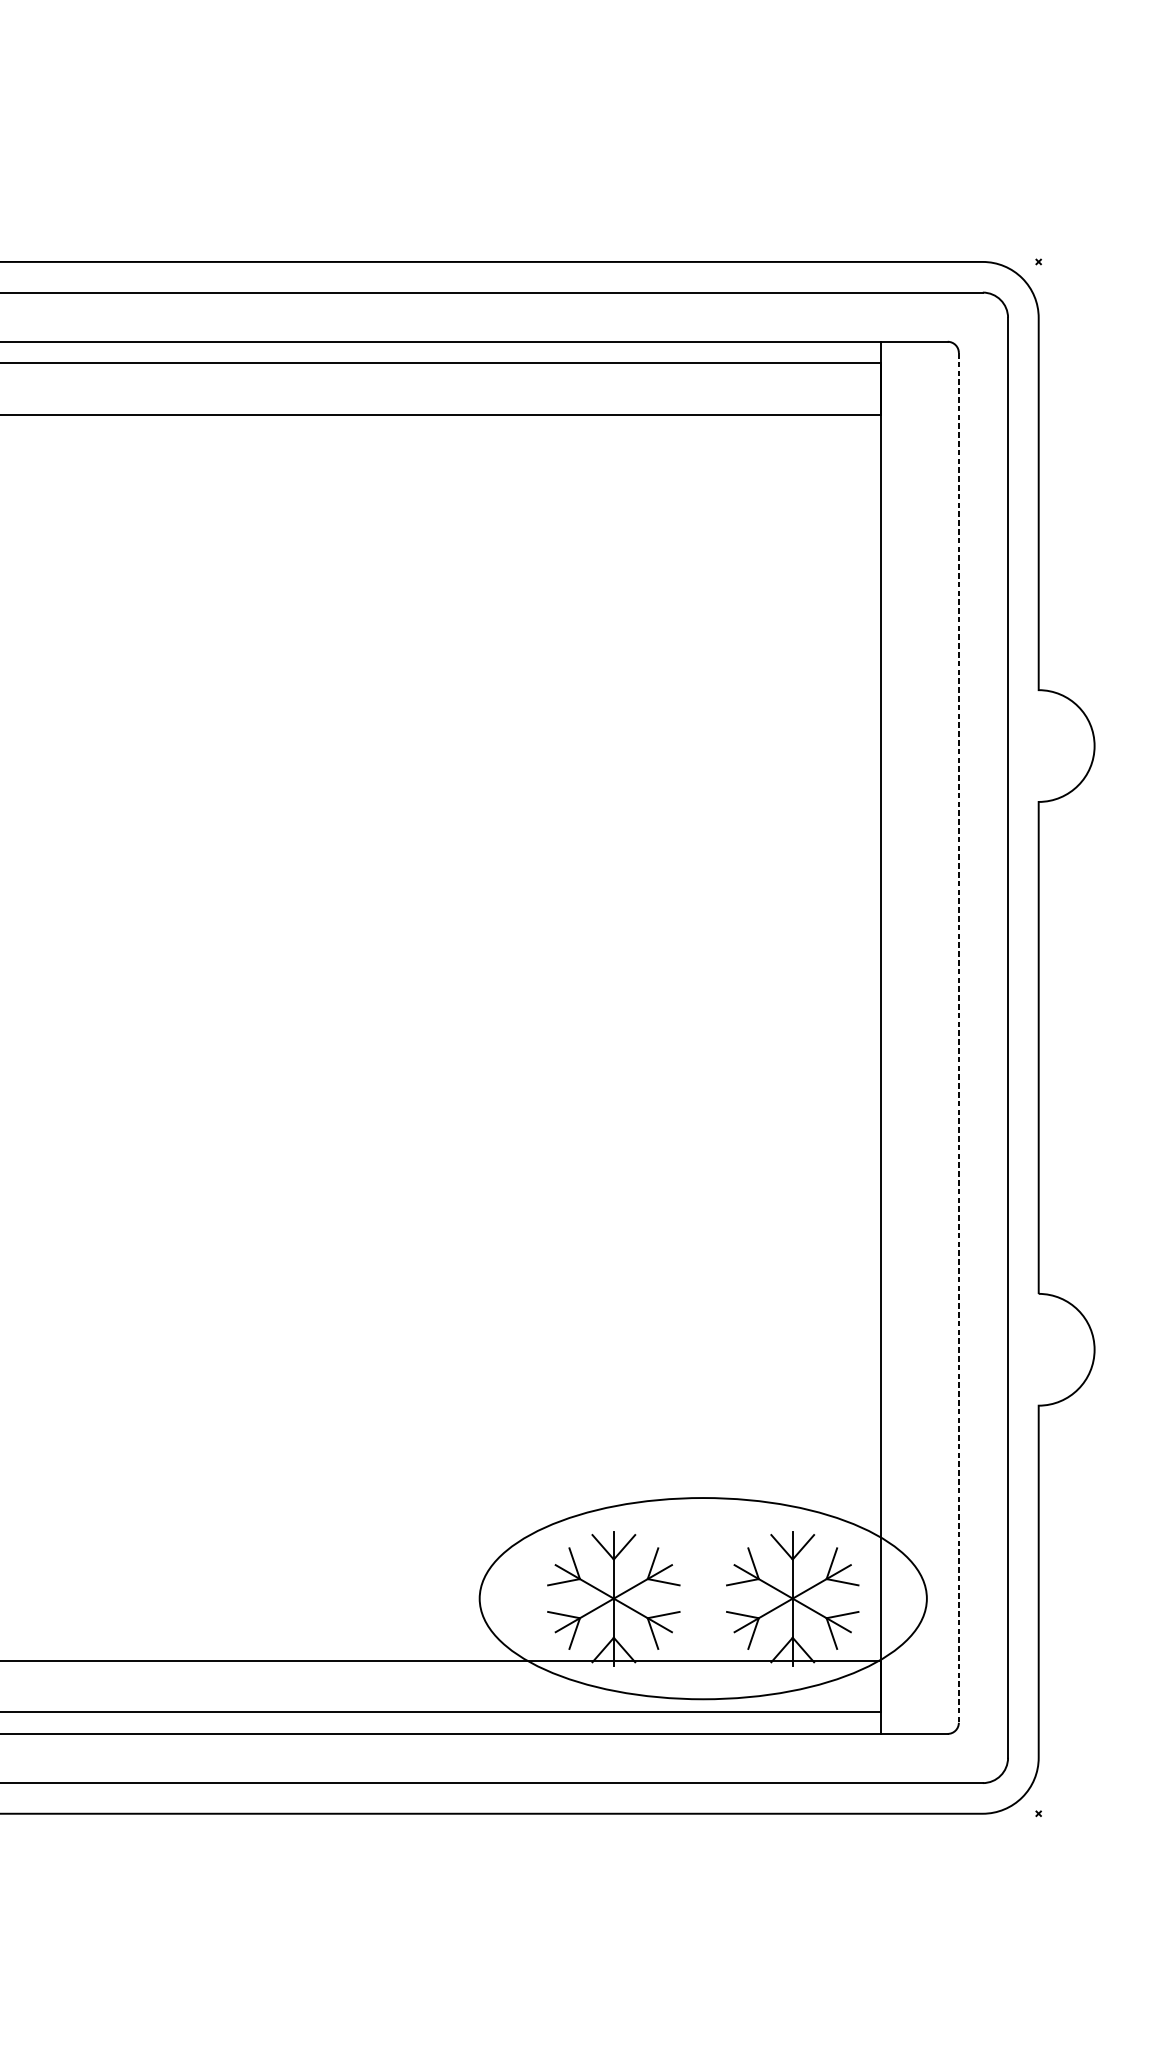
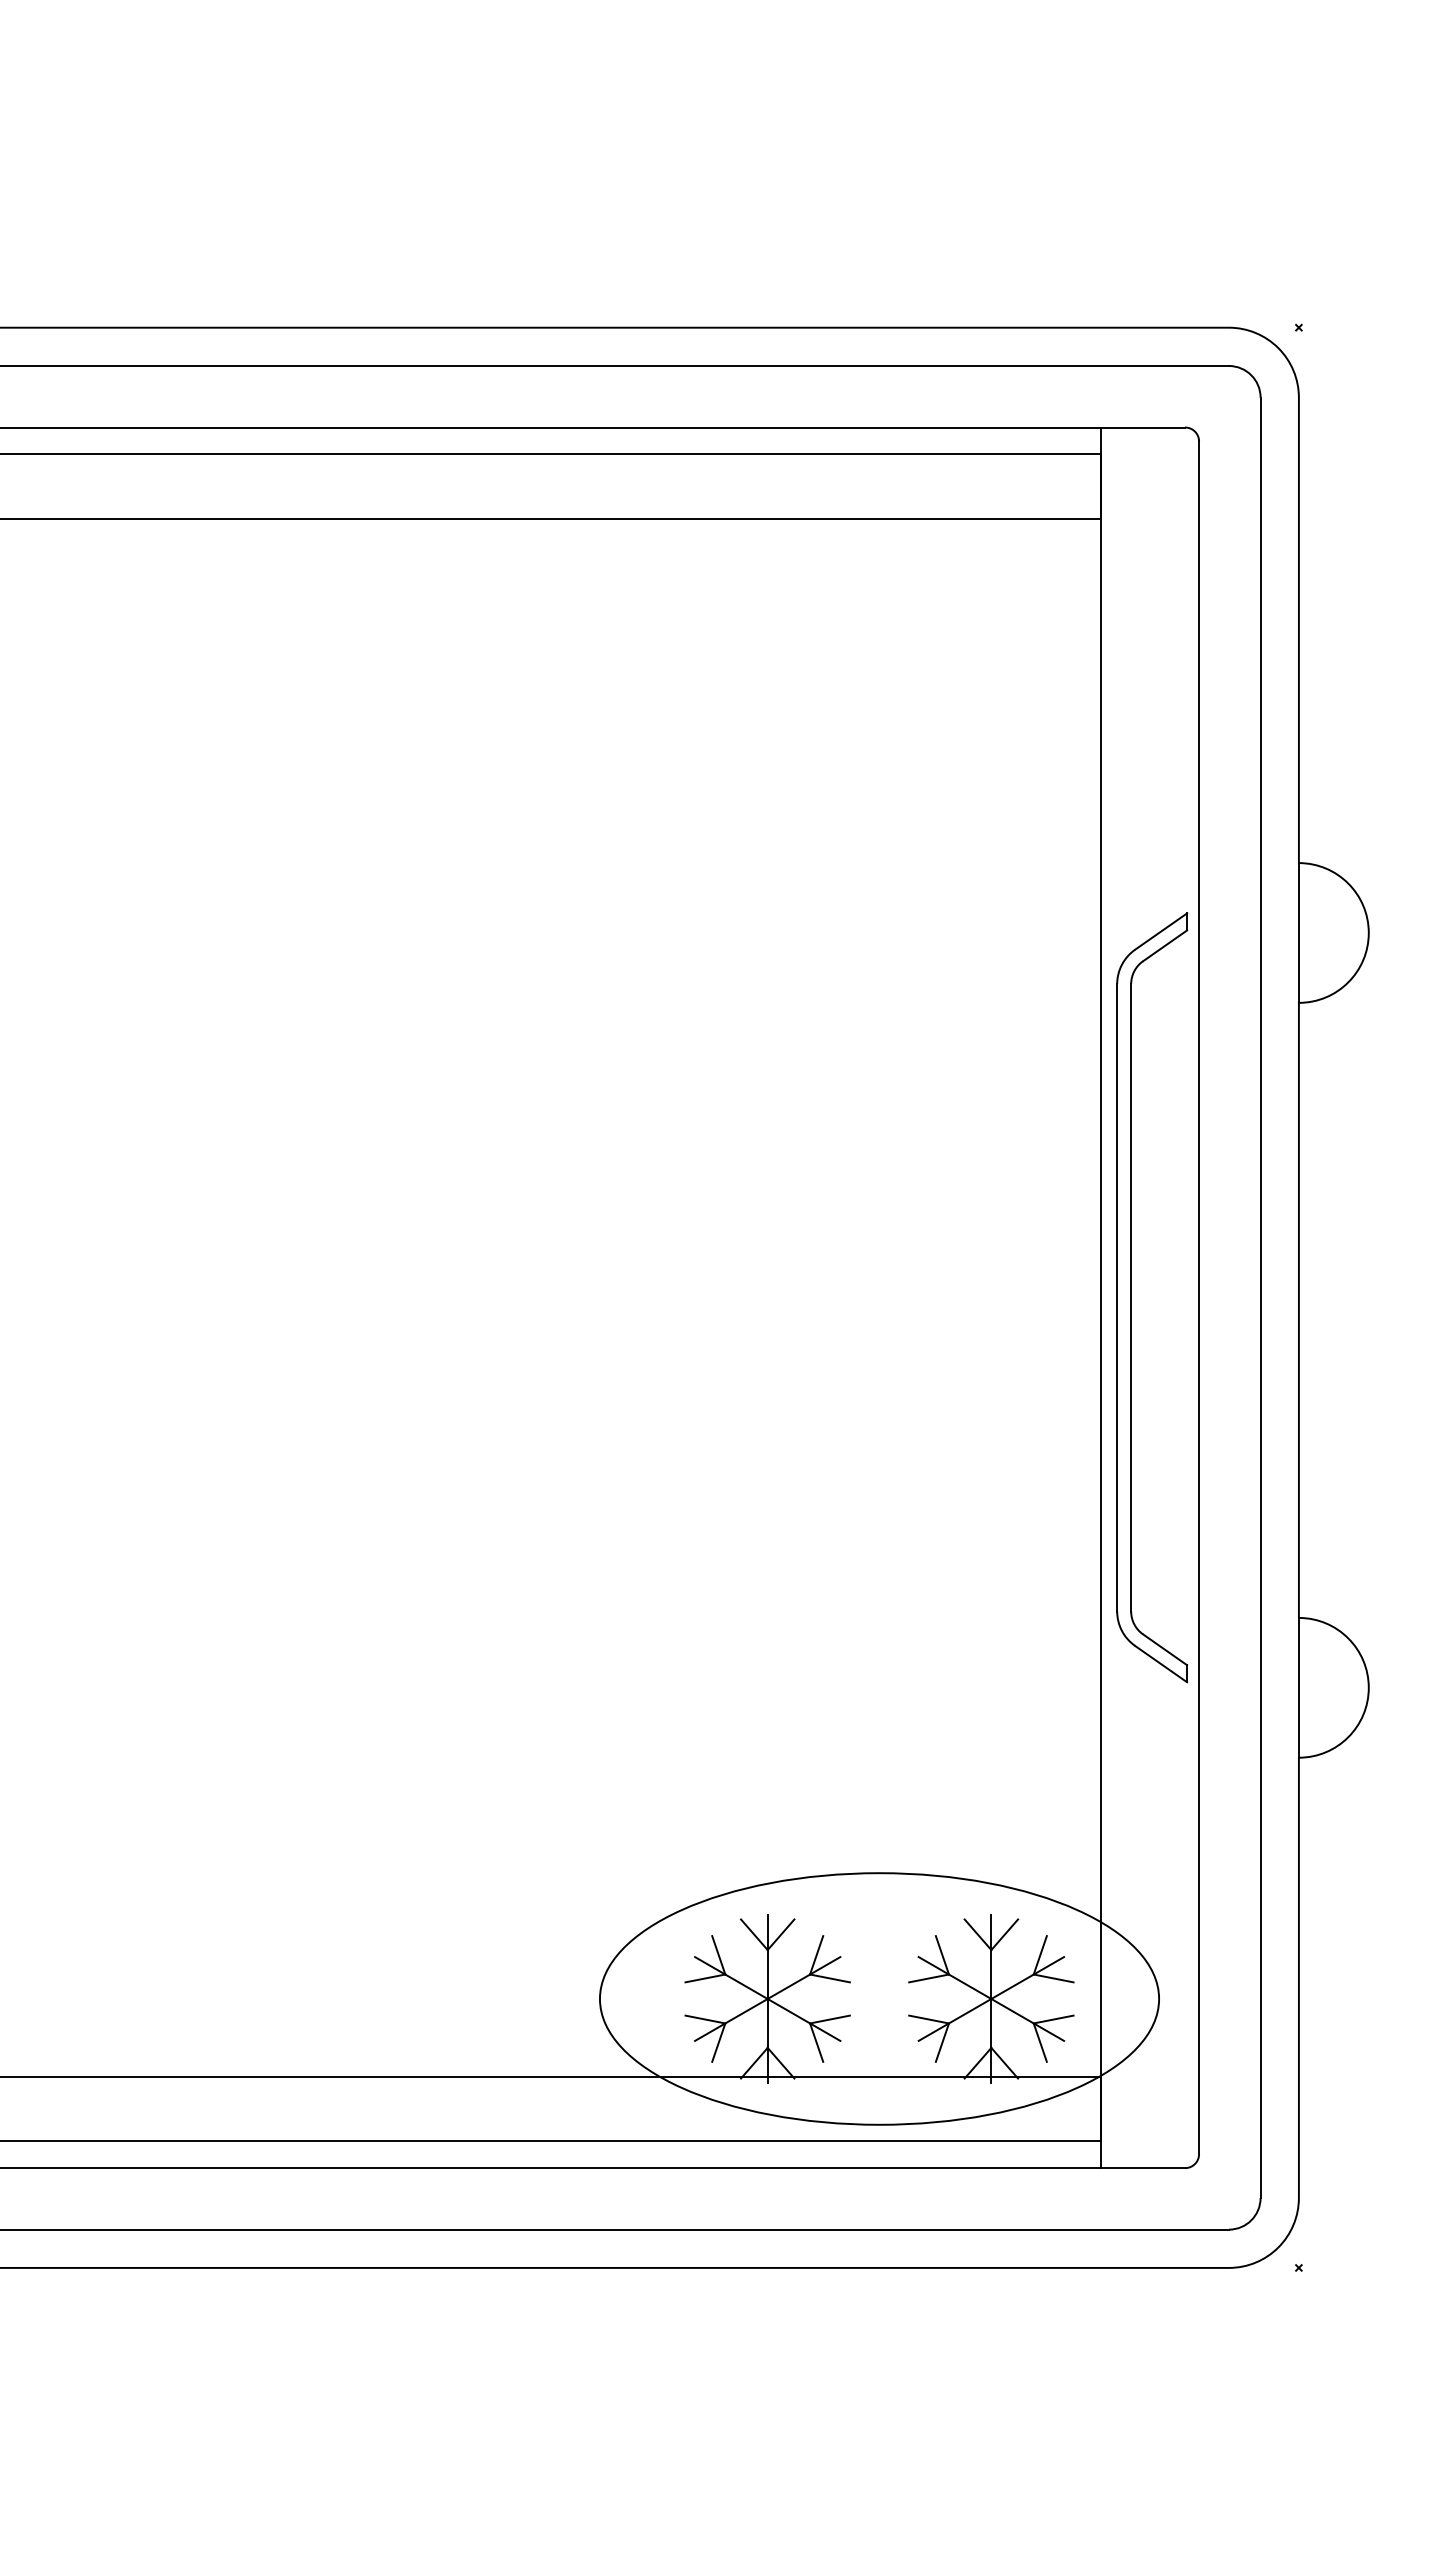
line: (1038, 745) -> (1298, 932), added
part: (904, 1037) -> (1131, 1297), added
line: (959, 1038) -> (1199, 1298), dashed -> solid
line: (1038, 1349) -> (1298, 1687), added

